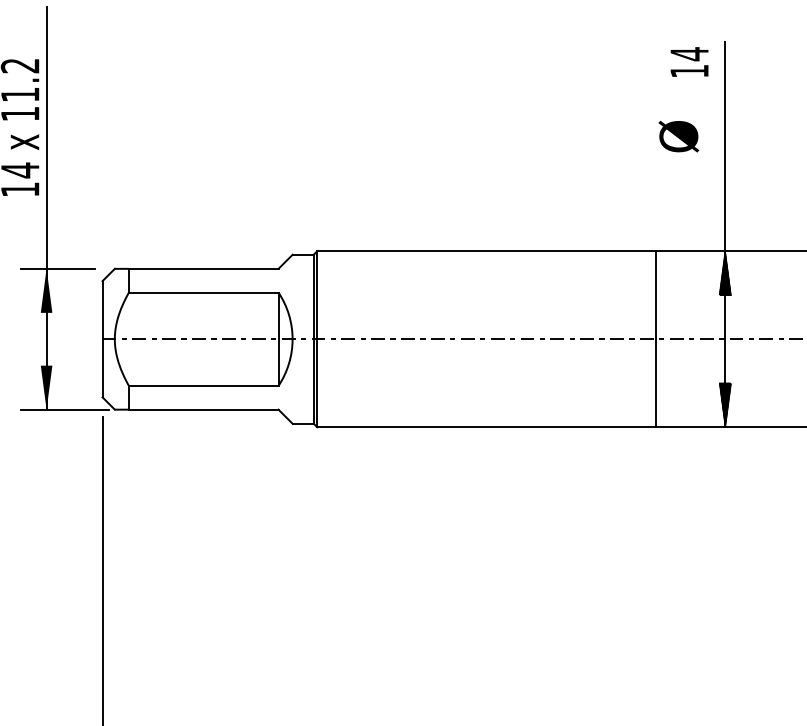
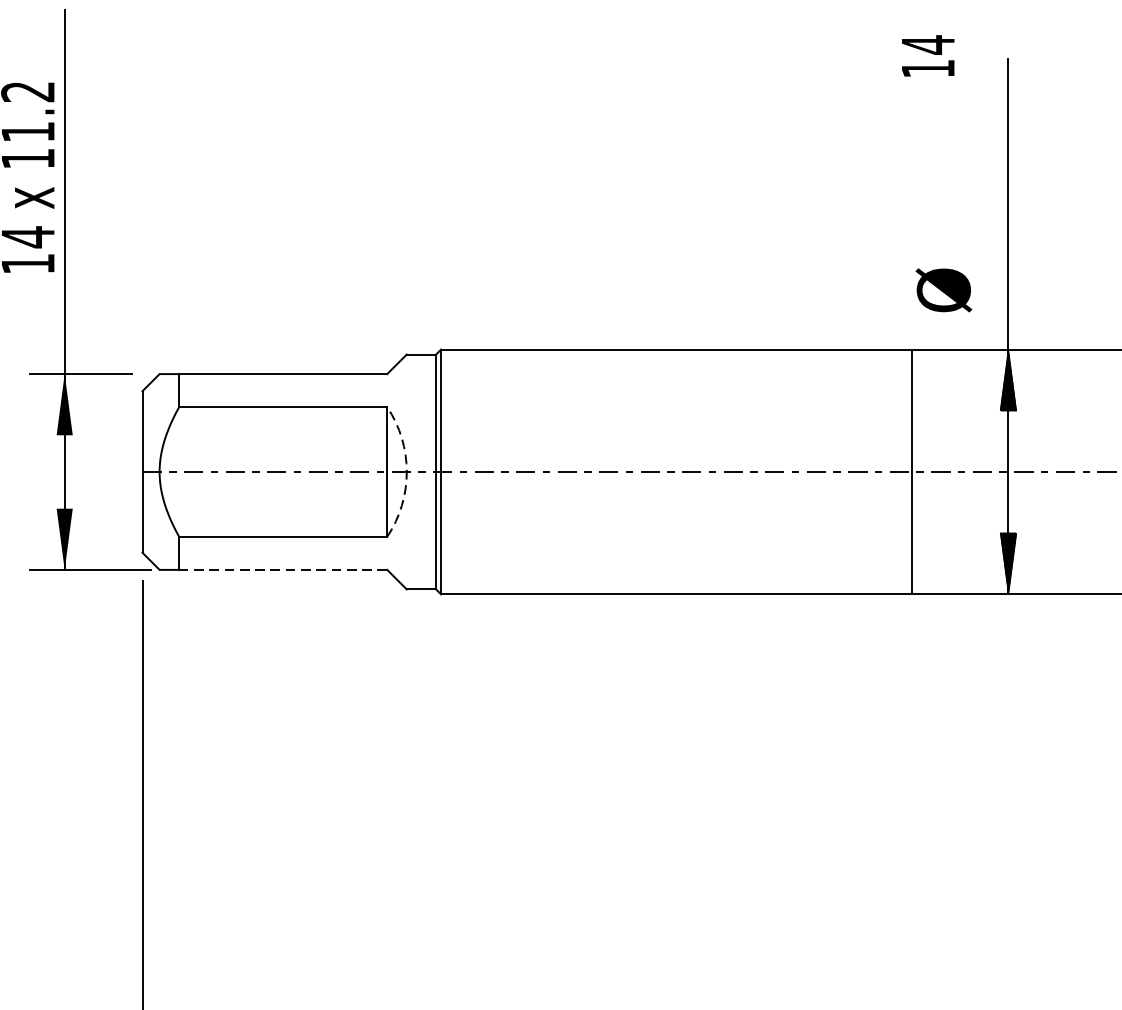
text: (689, 61) -> (928, 55), moved
text: (678, 136) -> (943, 290), moved
arc: (292, 339) -> (406, 472), solid -> dashed
line: (203, 409) -> (282, 569), solid -> dashed

